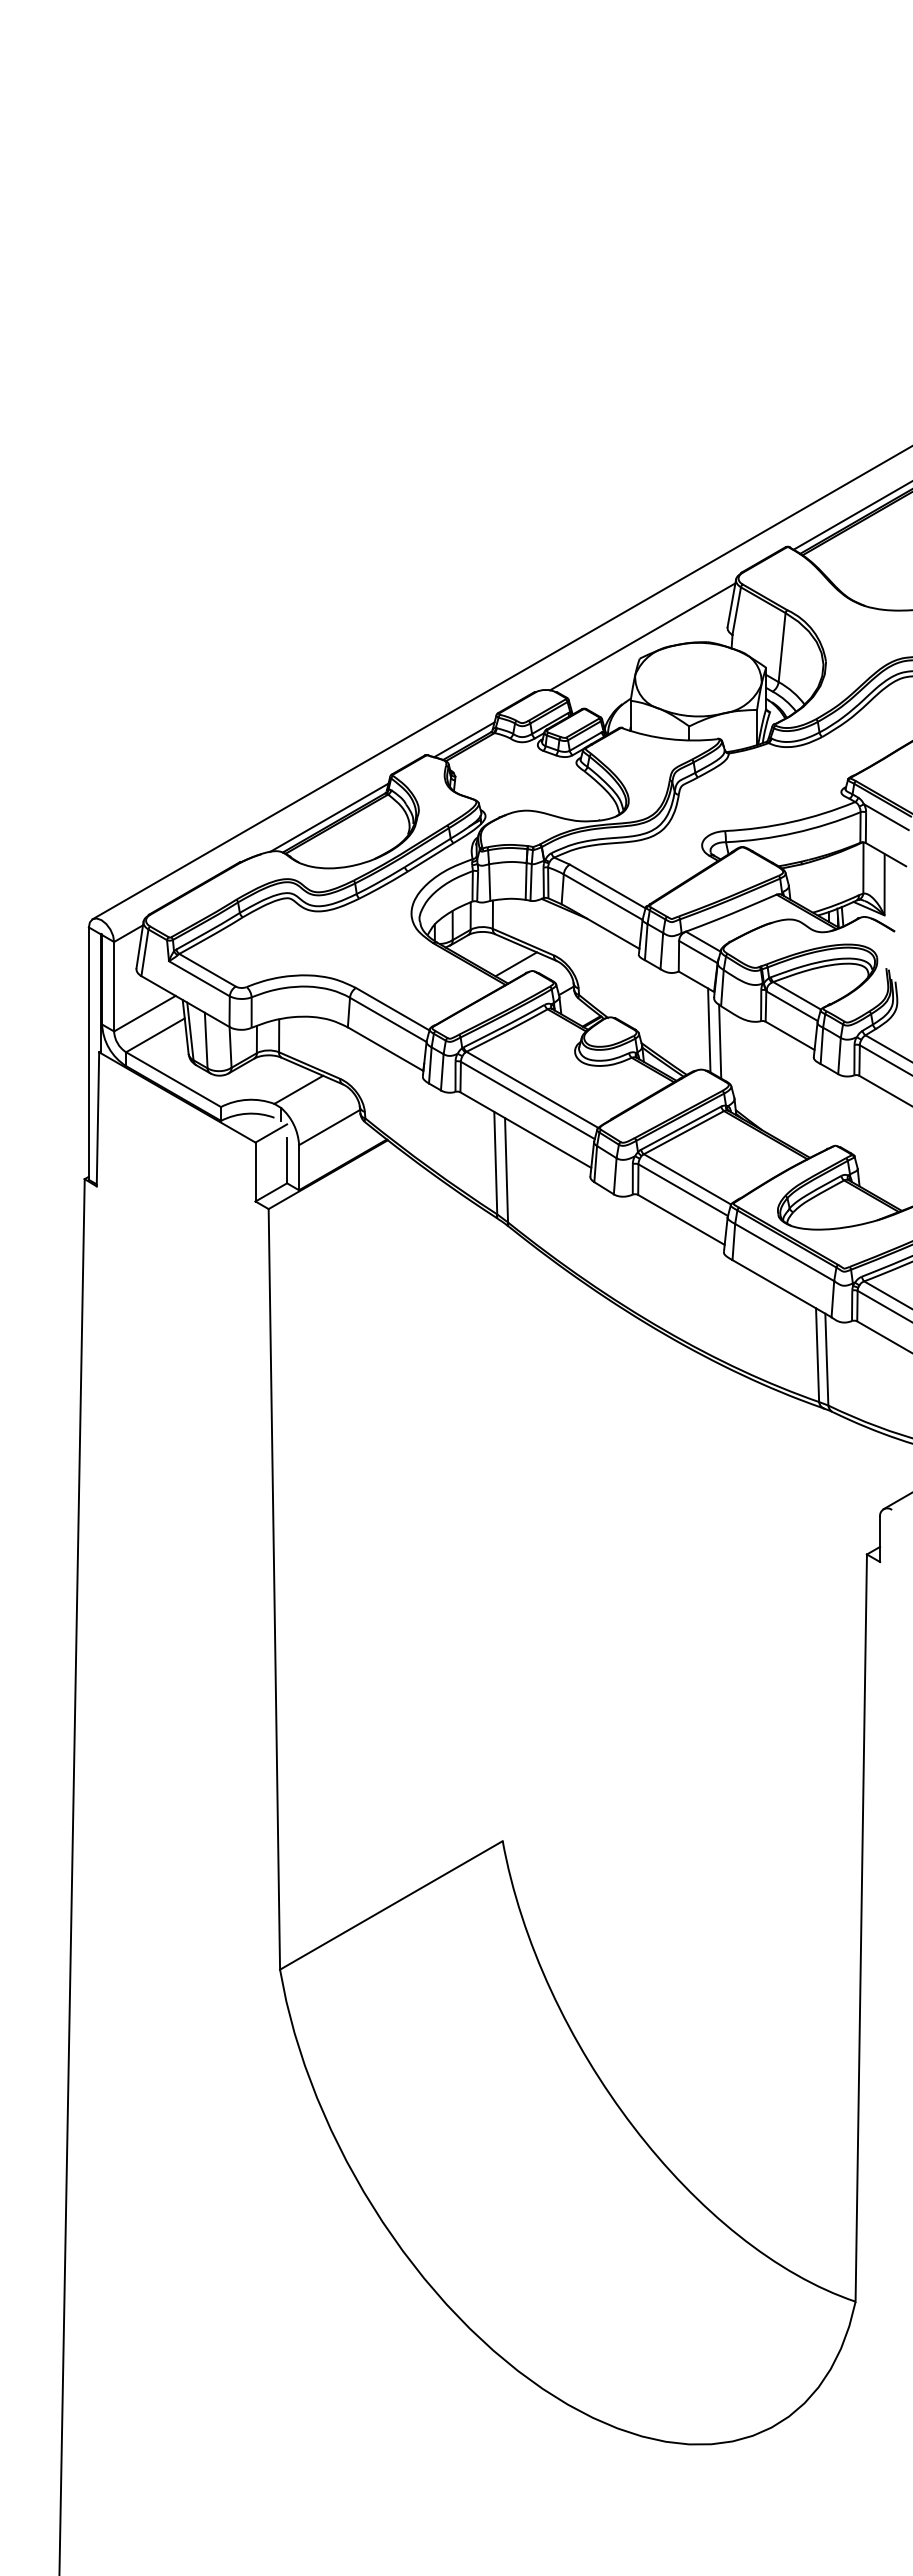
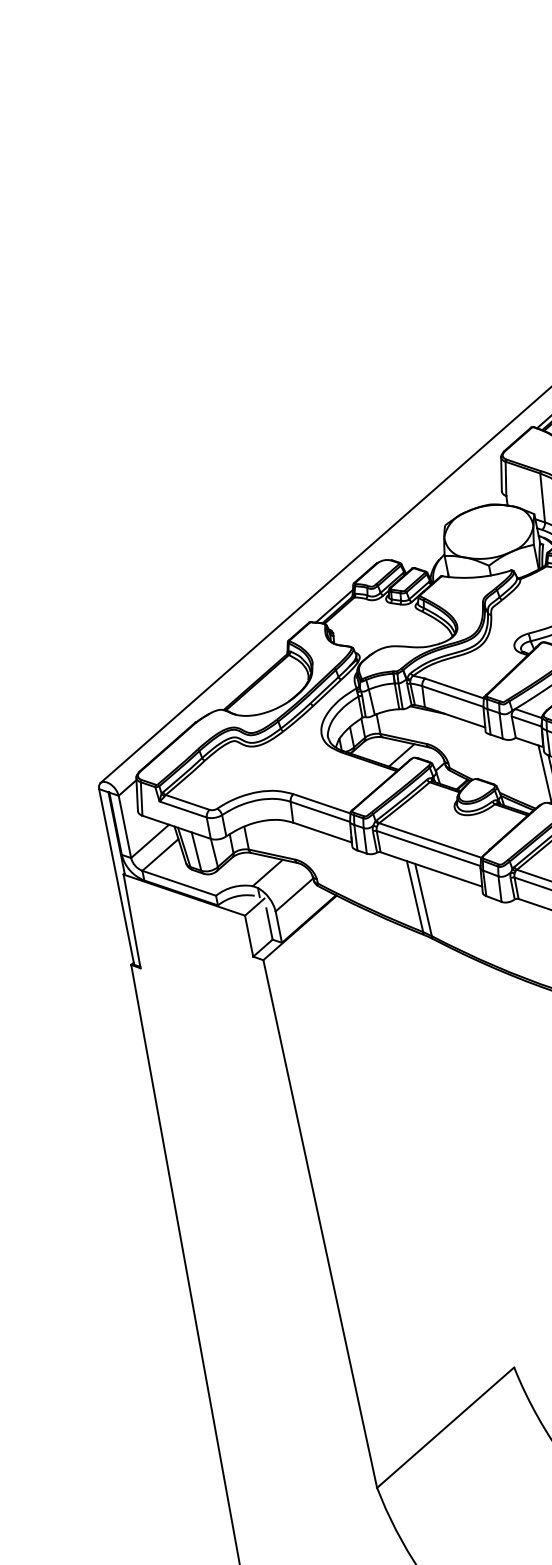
line: (642, 636) -> (443, 509), removed
line: (329, 817) -> (251, 679), removed

